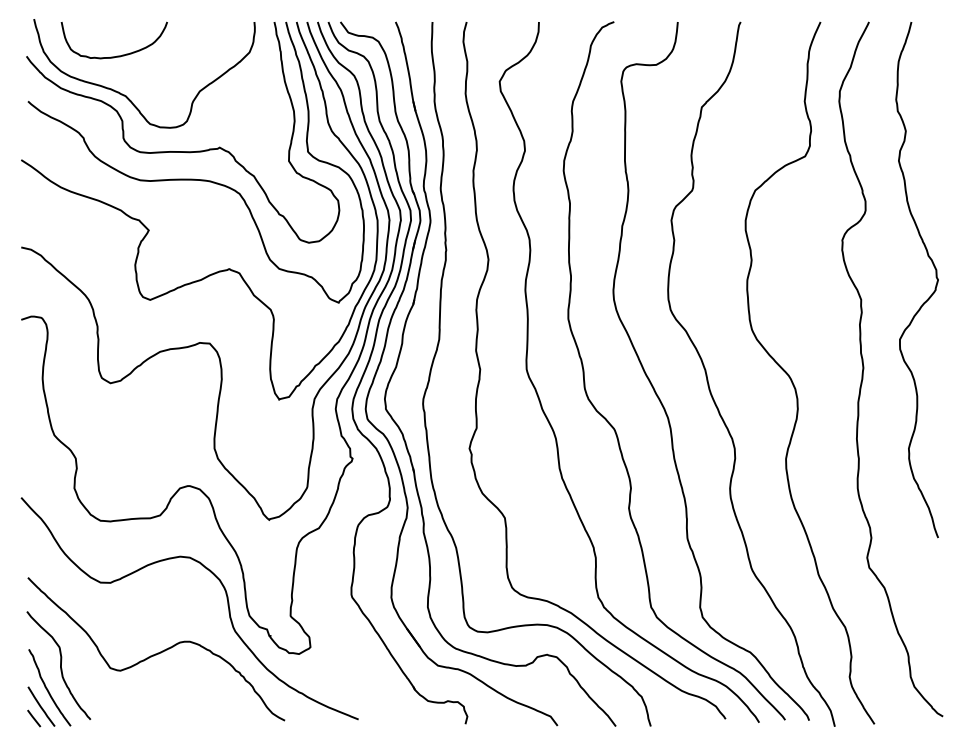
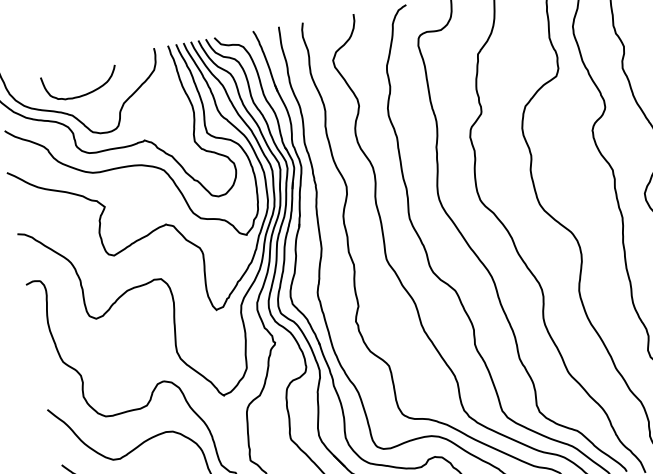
curve: (117, 55) -> (83, 94), moved

